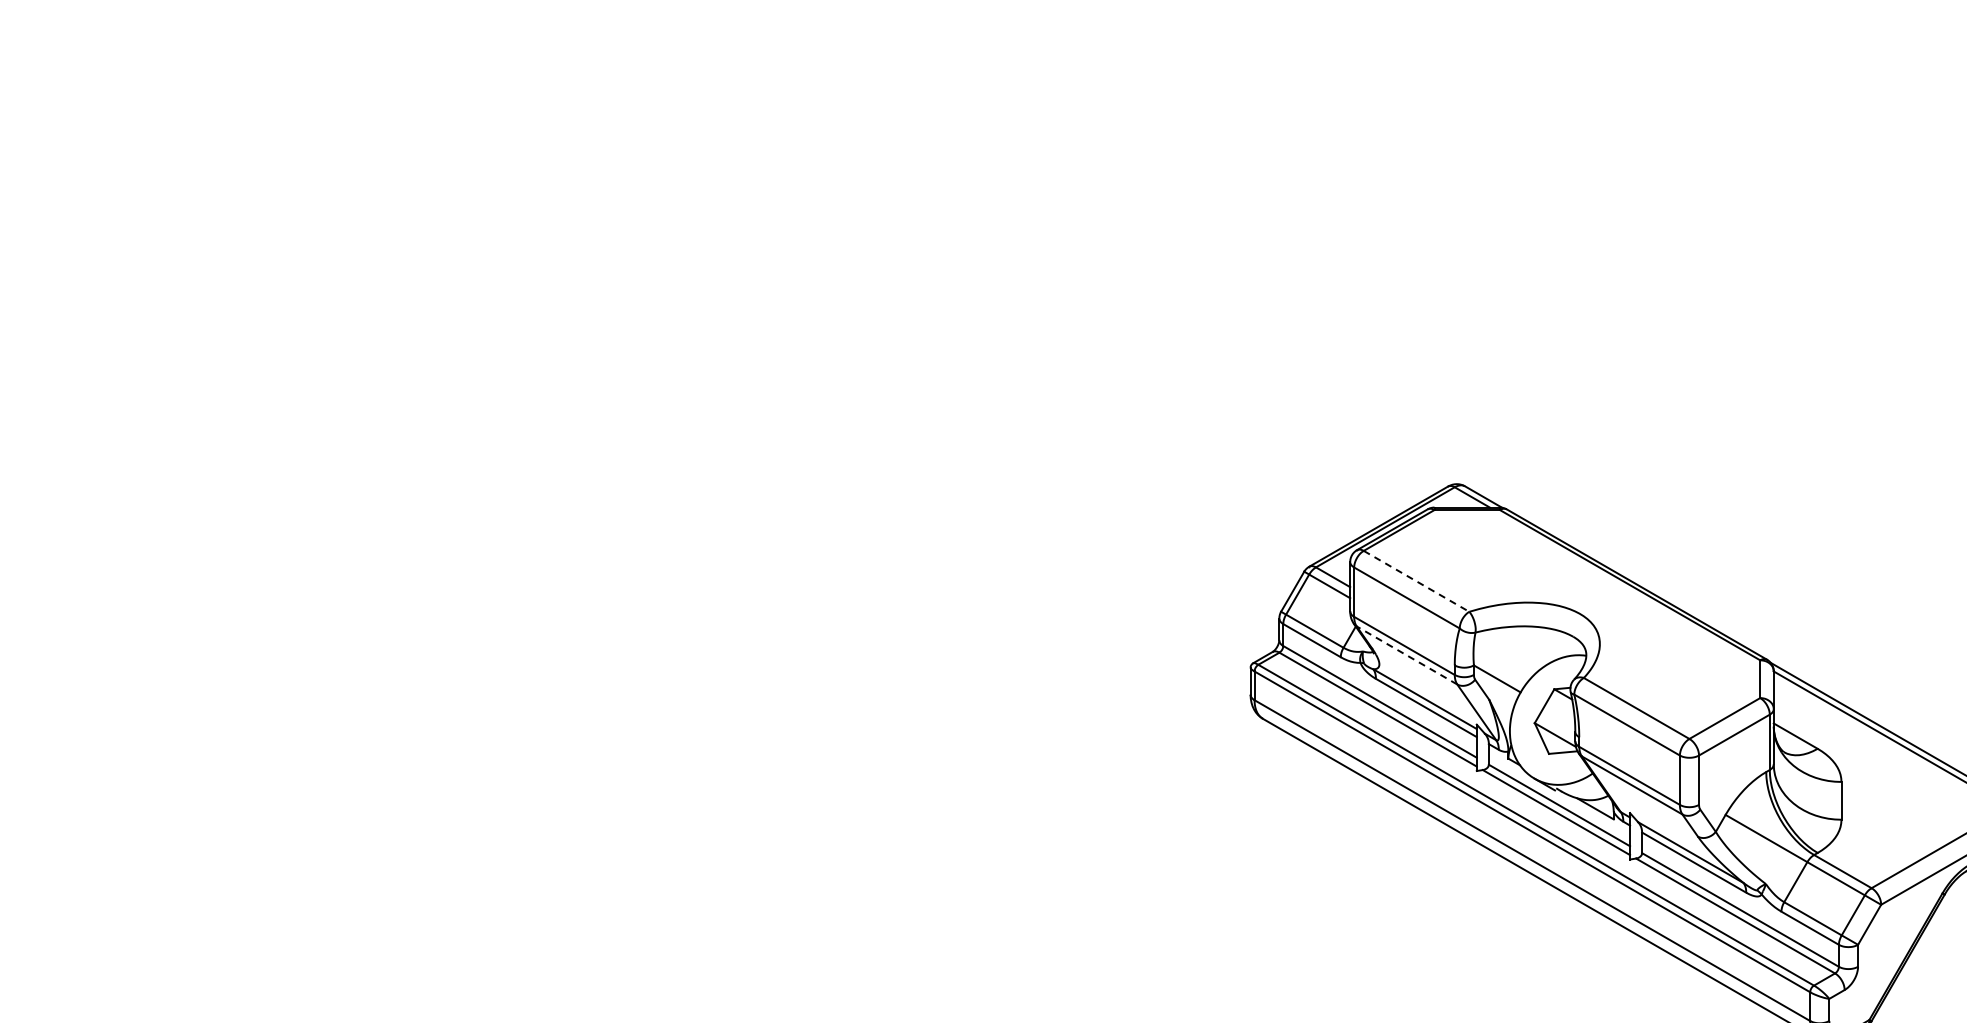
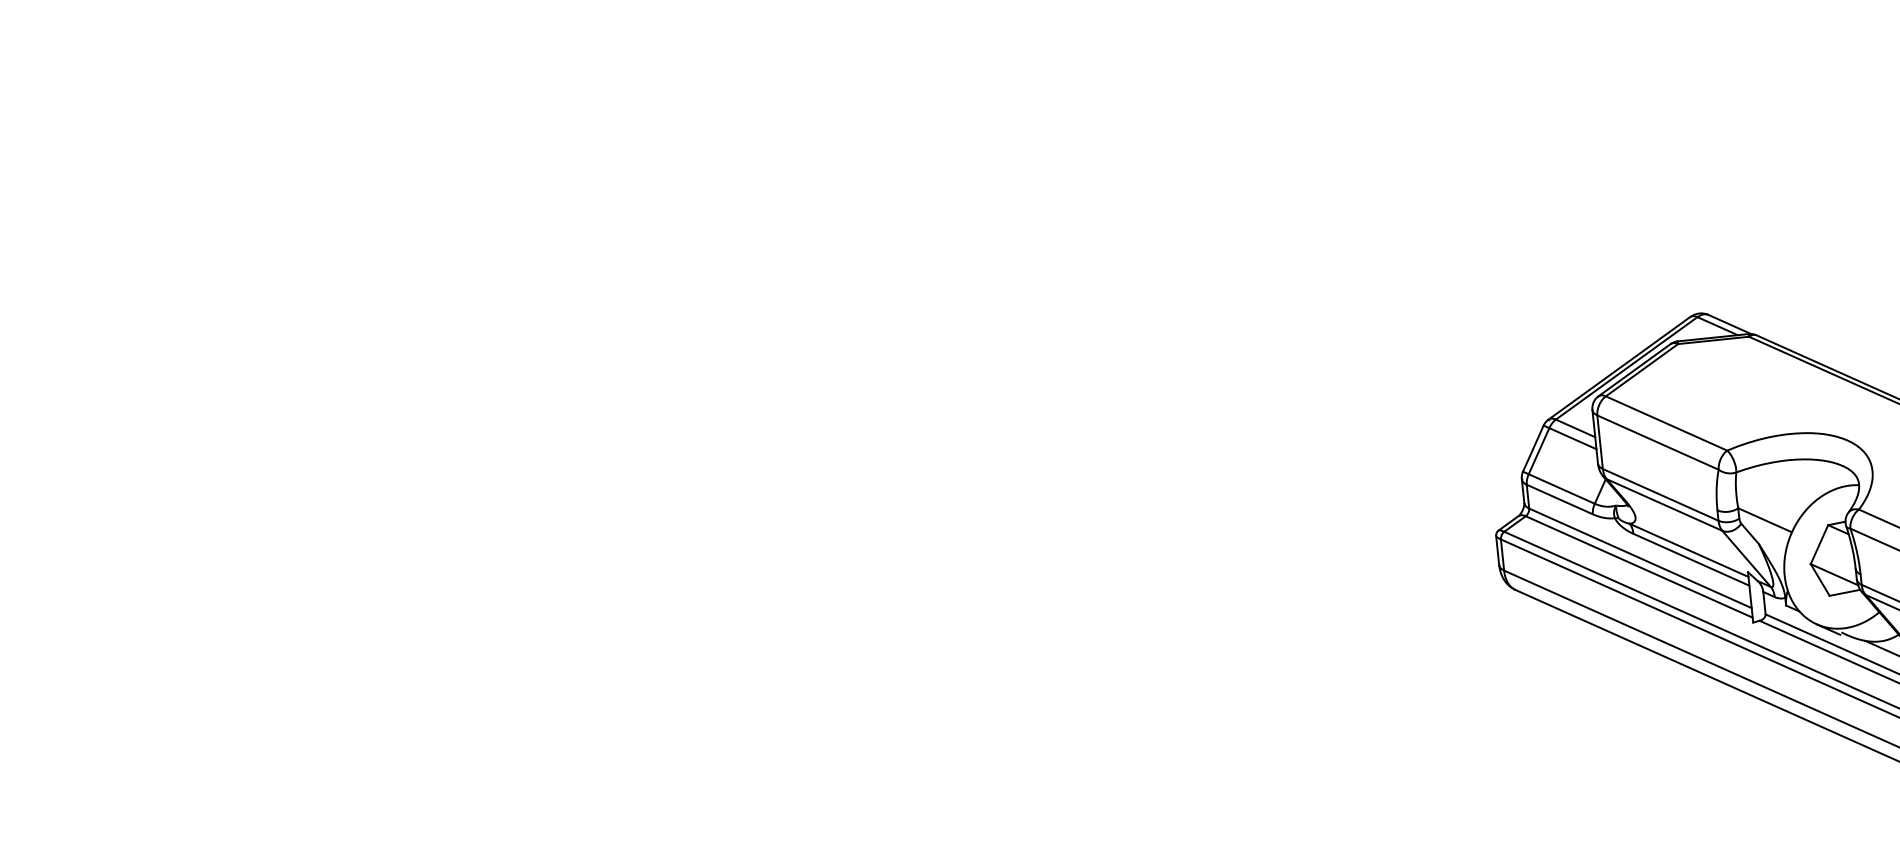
line: (1416, 581) -> (1666, 423), dashed -> solid
line: (1406, 655) -> (1663, 505), dashed -> solid

